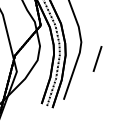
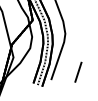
line: (97, 58) -> (78, 71), moved

